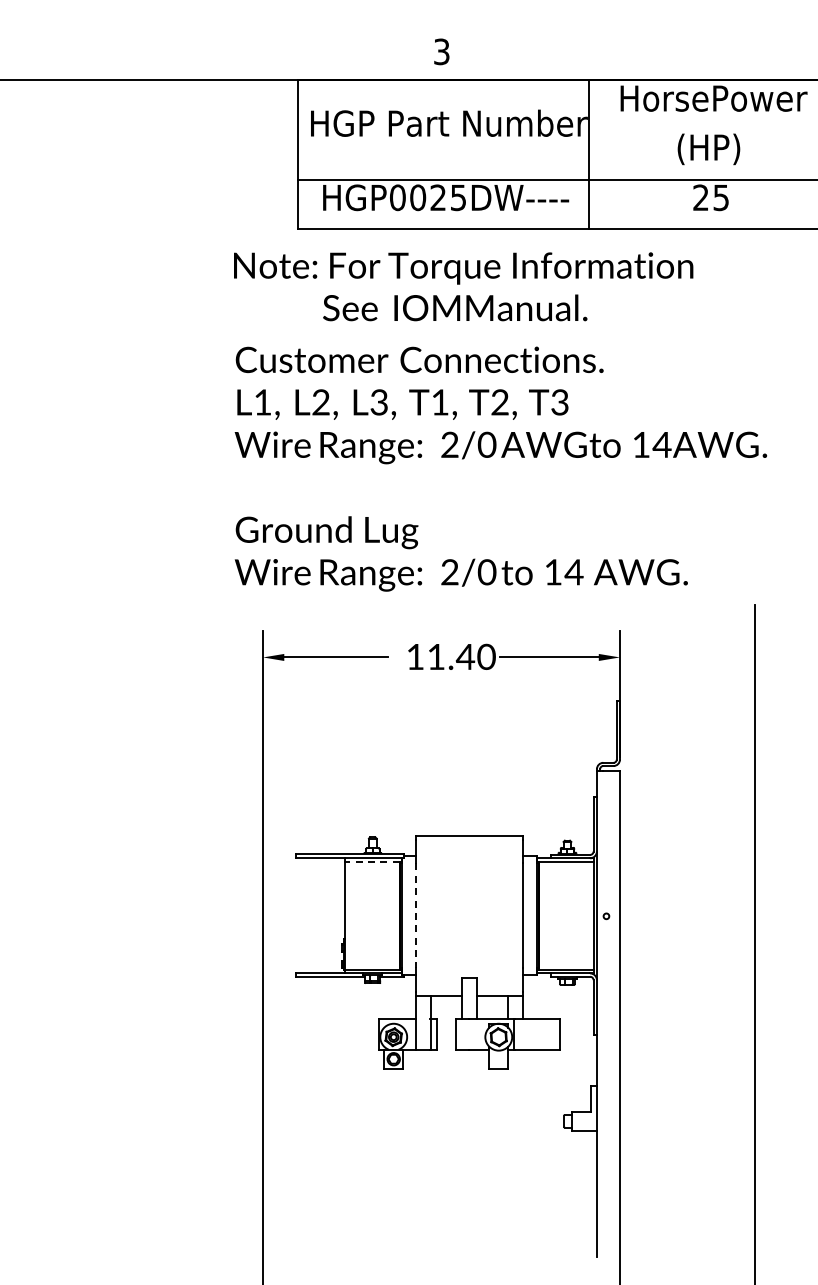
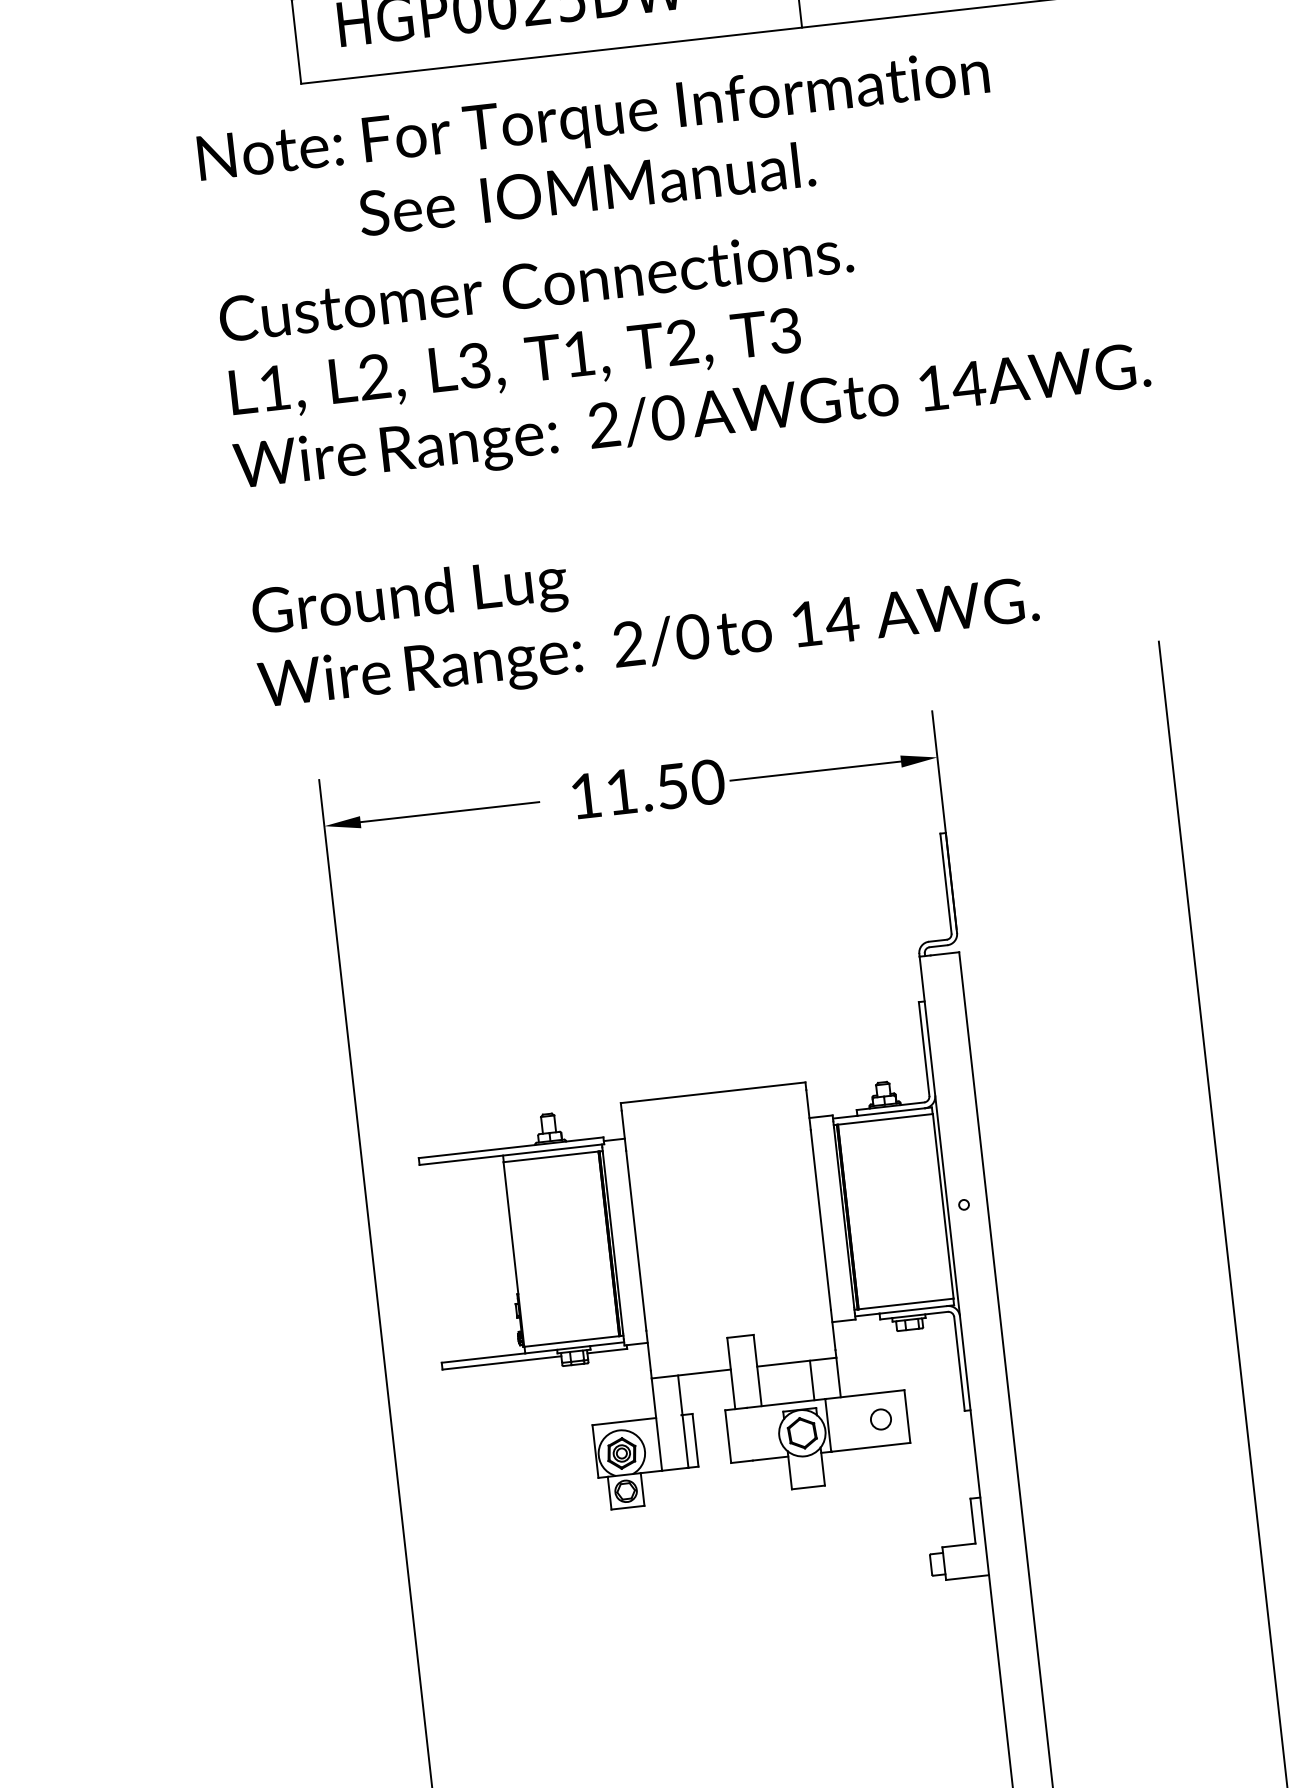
text: (465, 657) -> (672, 787), 11.40 -> 11.50
line: (372, 862) -> (551, 1157), dashed -> solid
line: (415, 916) -> (636, 1241), dashed -> solid
circle: (544, 1034) -> (880, 1419), added

